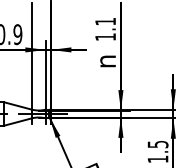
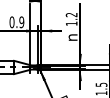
text: (105, 22) -> (71, 15), 1.1 -> 1.2

